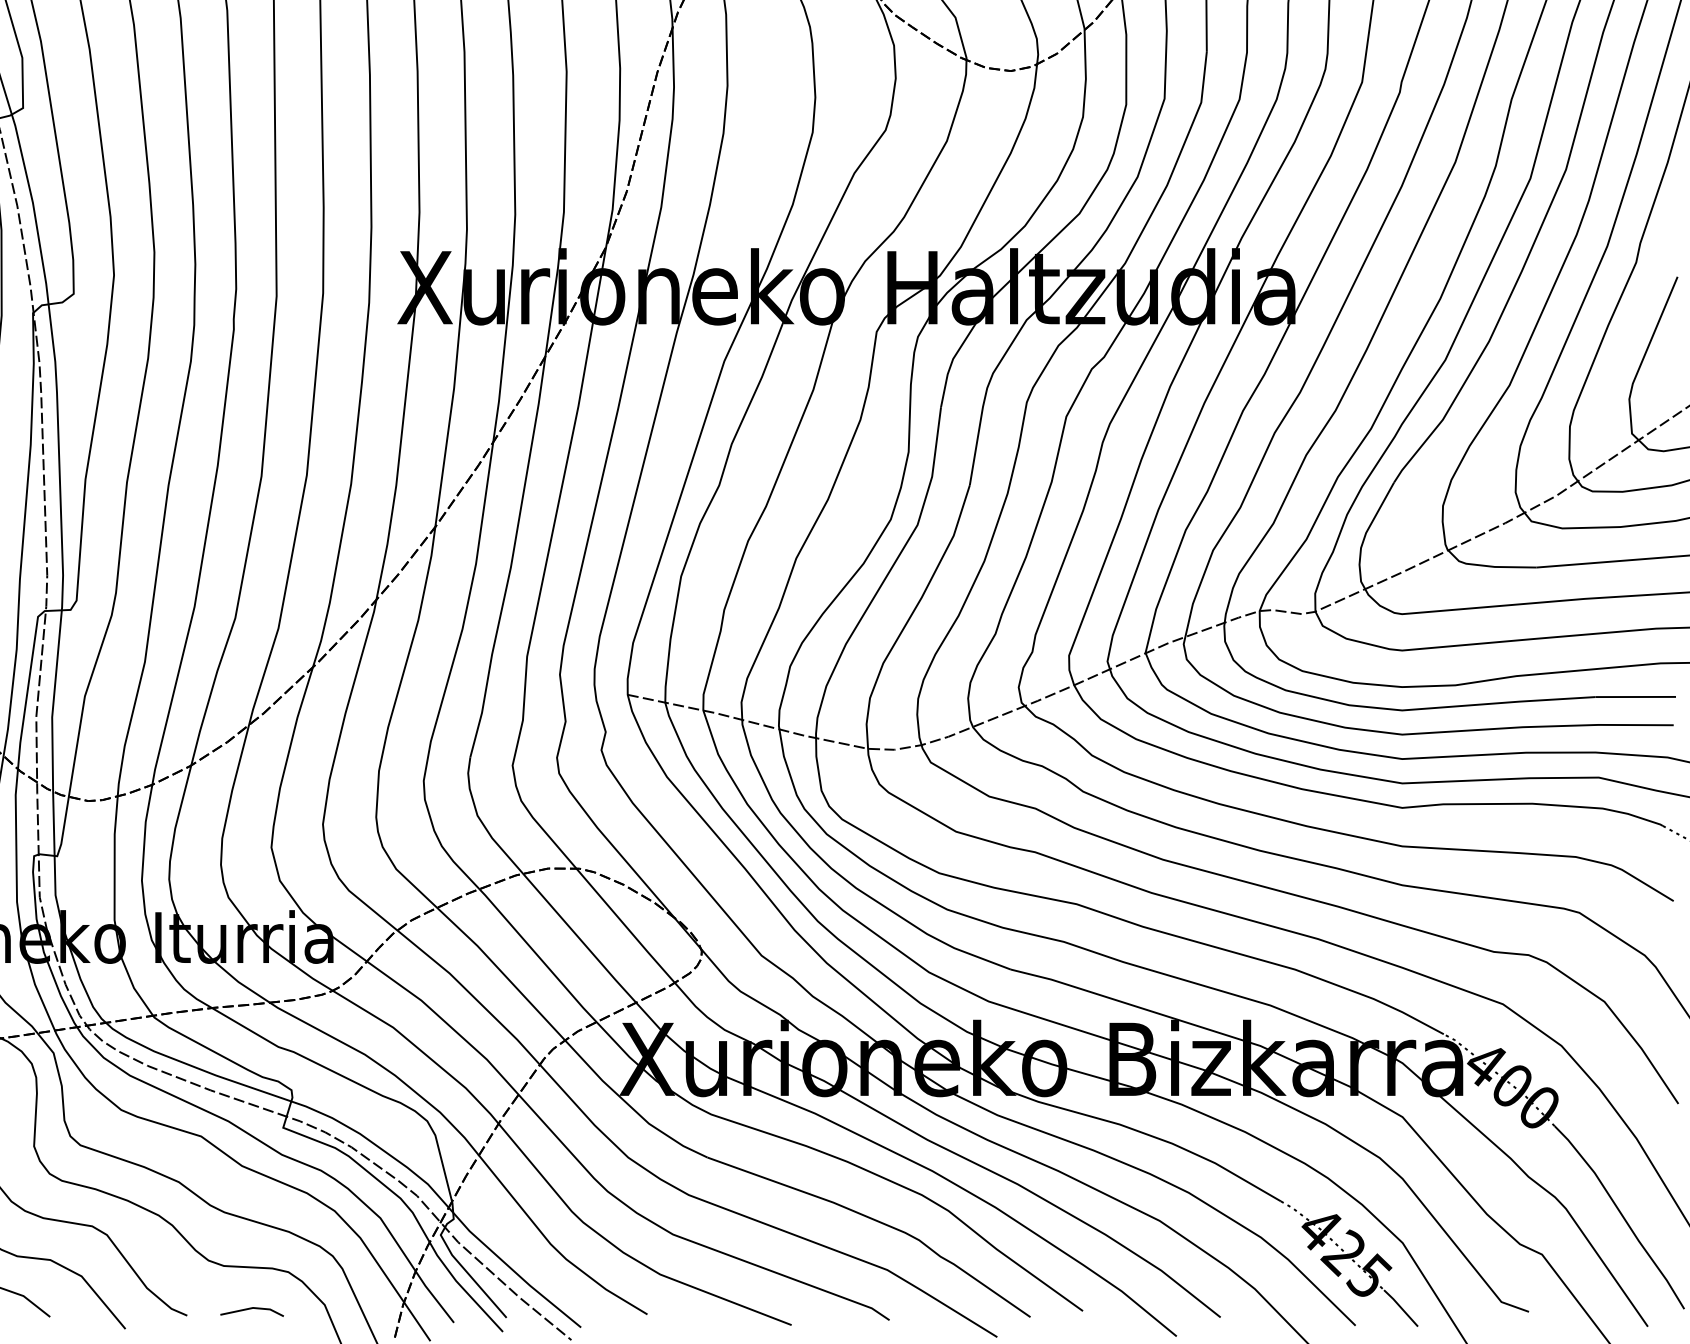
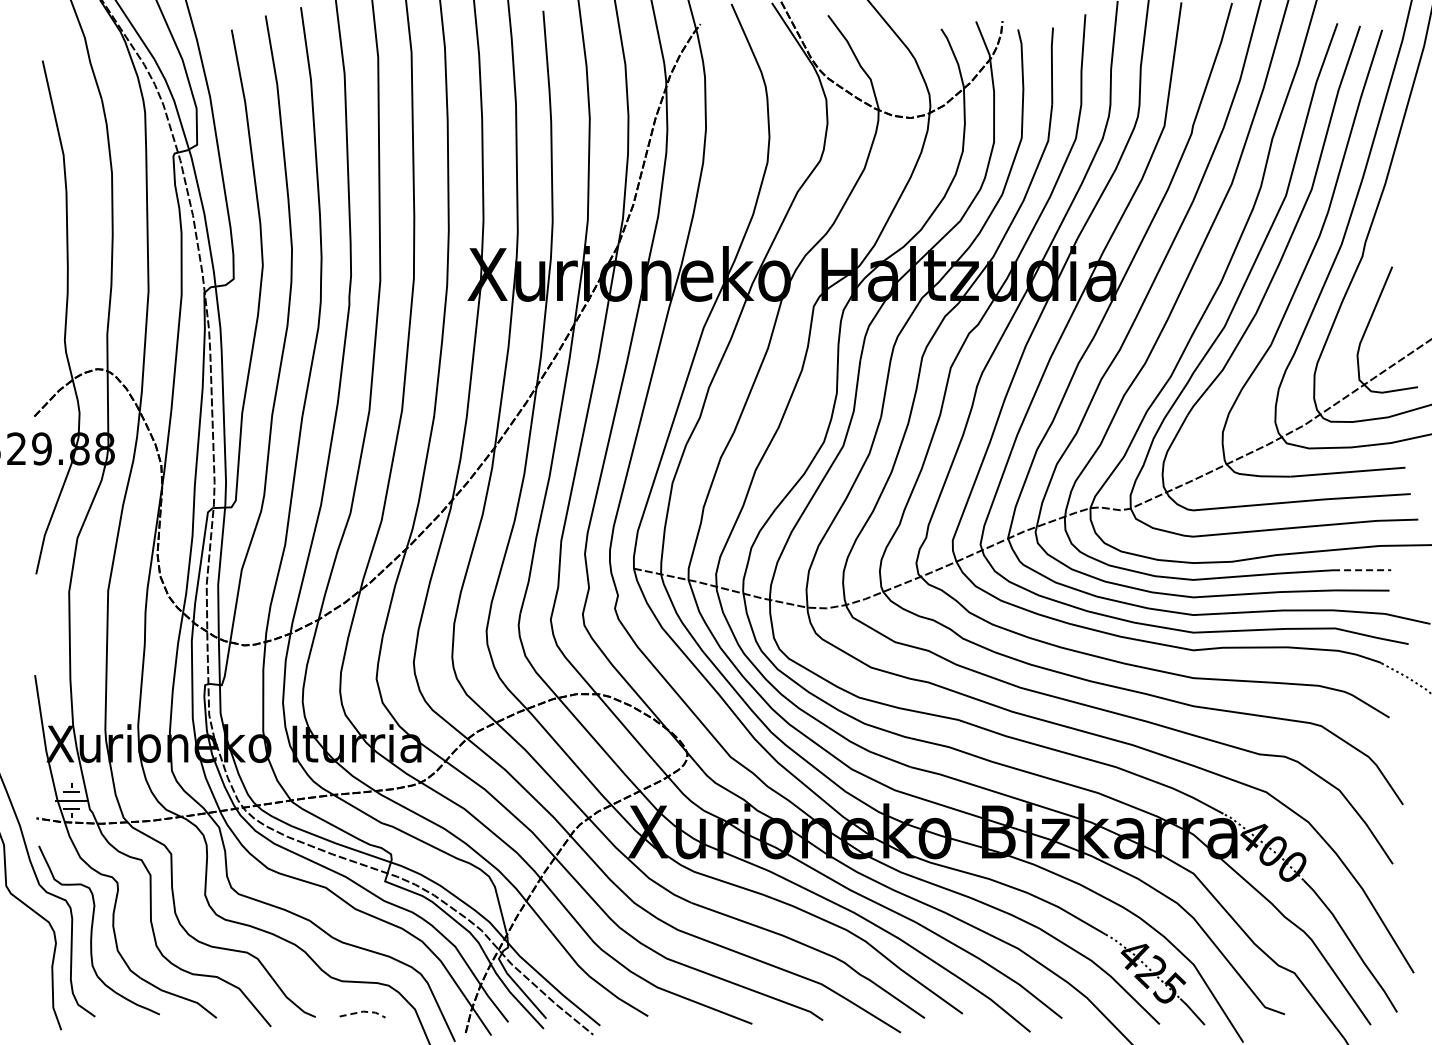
line: (1636, 697) -> (1362, 570), solid -> dashed
line: (253, 1307) -> (363, 1011), solid -> dashed

